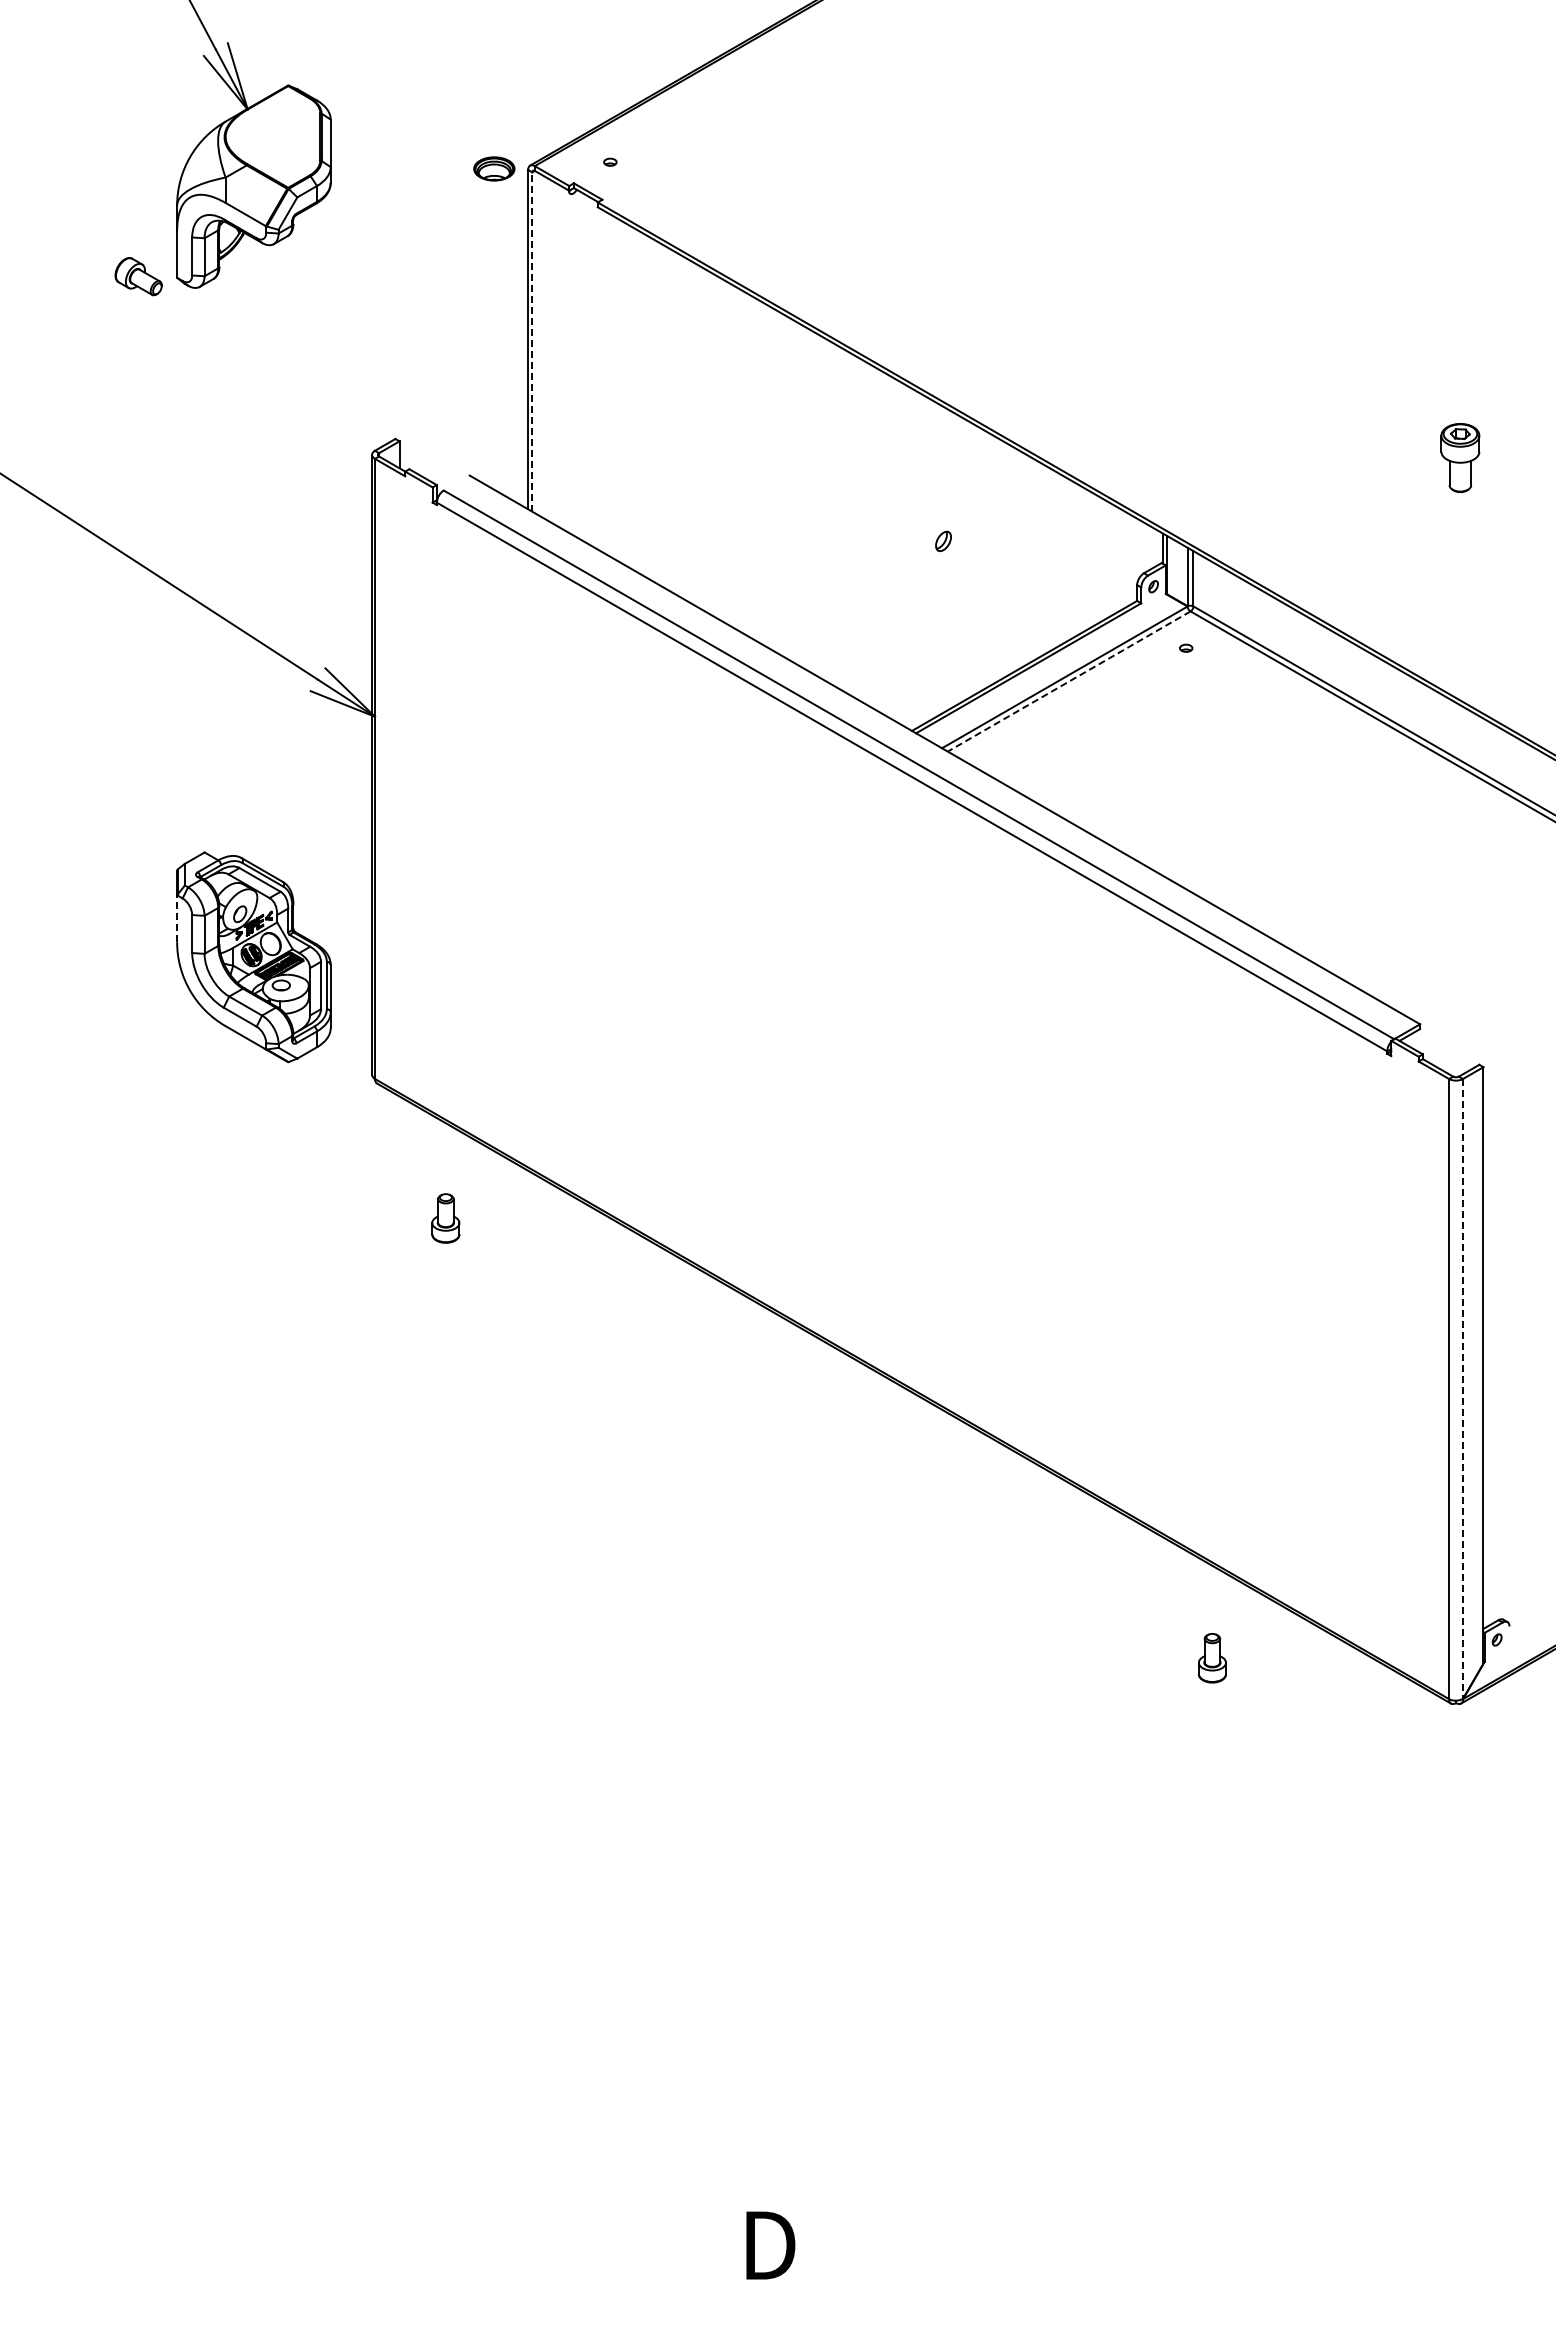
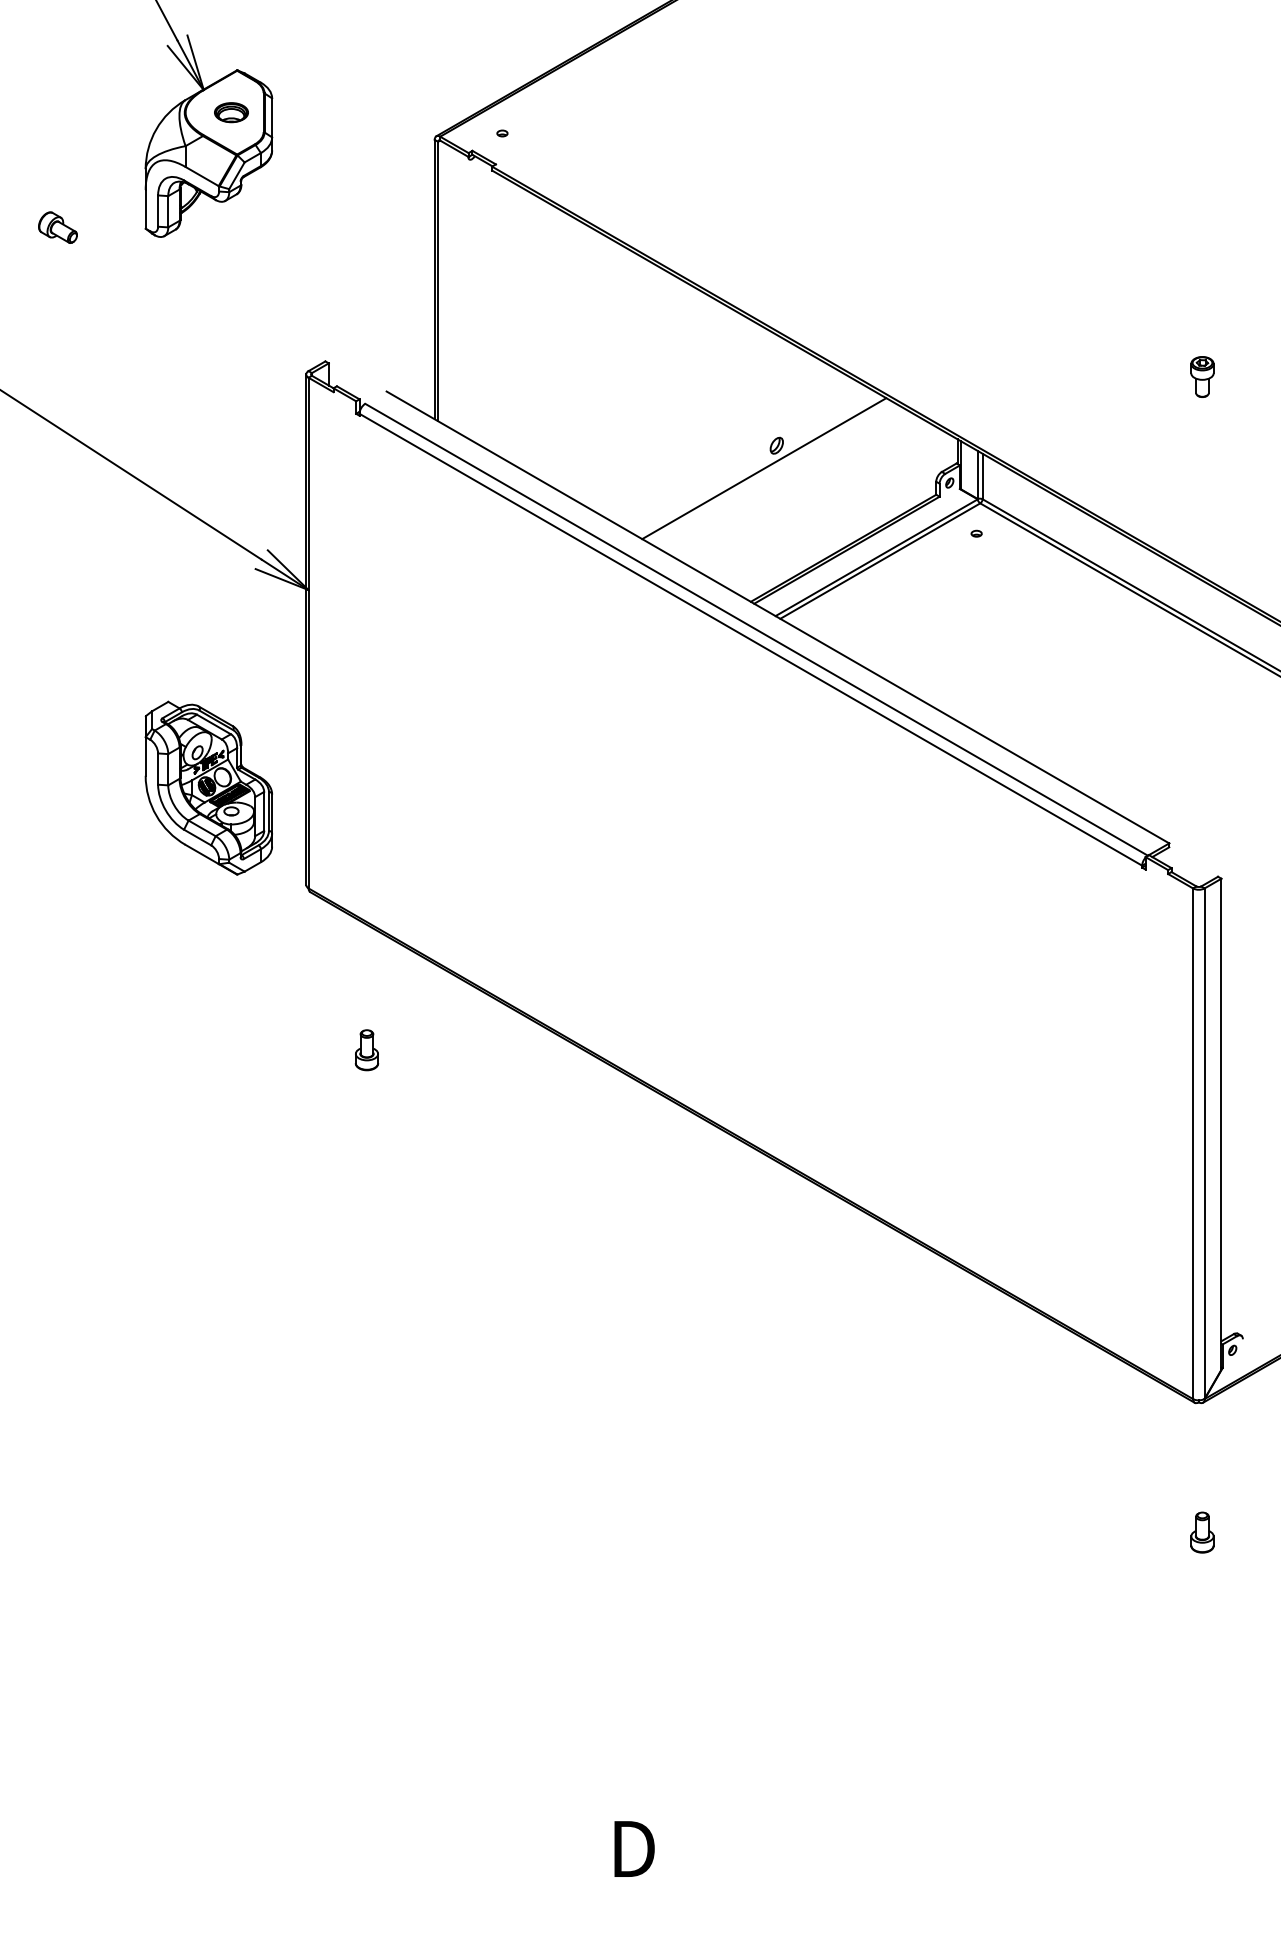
part: (494, 168) -> (231, 112), moved
part: (138, 276) -> (57, 227), moved
line: (532, 342) -> (438, 281), dashed -> solid
part: (1460, 457) -> (1202, 376), size x0.71
line: (928, 568) -> (764, 468), added
line: (1068, 681) -> (879, 561), dashed -> solid
line: (177, 918) -> (145, 756), dashed -> solid
part: (445, 1218) -> (366, 1050), moved
line: (1463, 1388) -> (1205, 1143), dashed -> solid
part: (1212, 1658) -> (1202, 1532), moved

